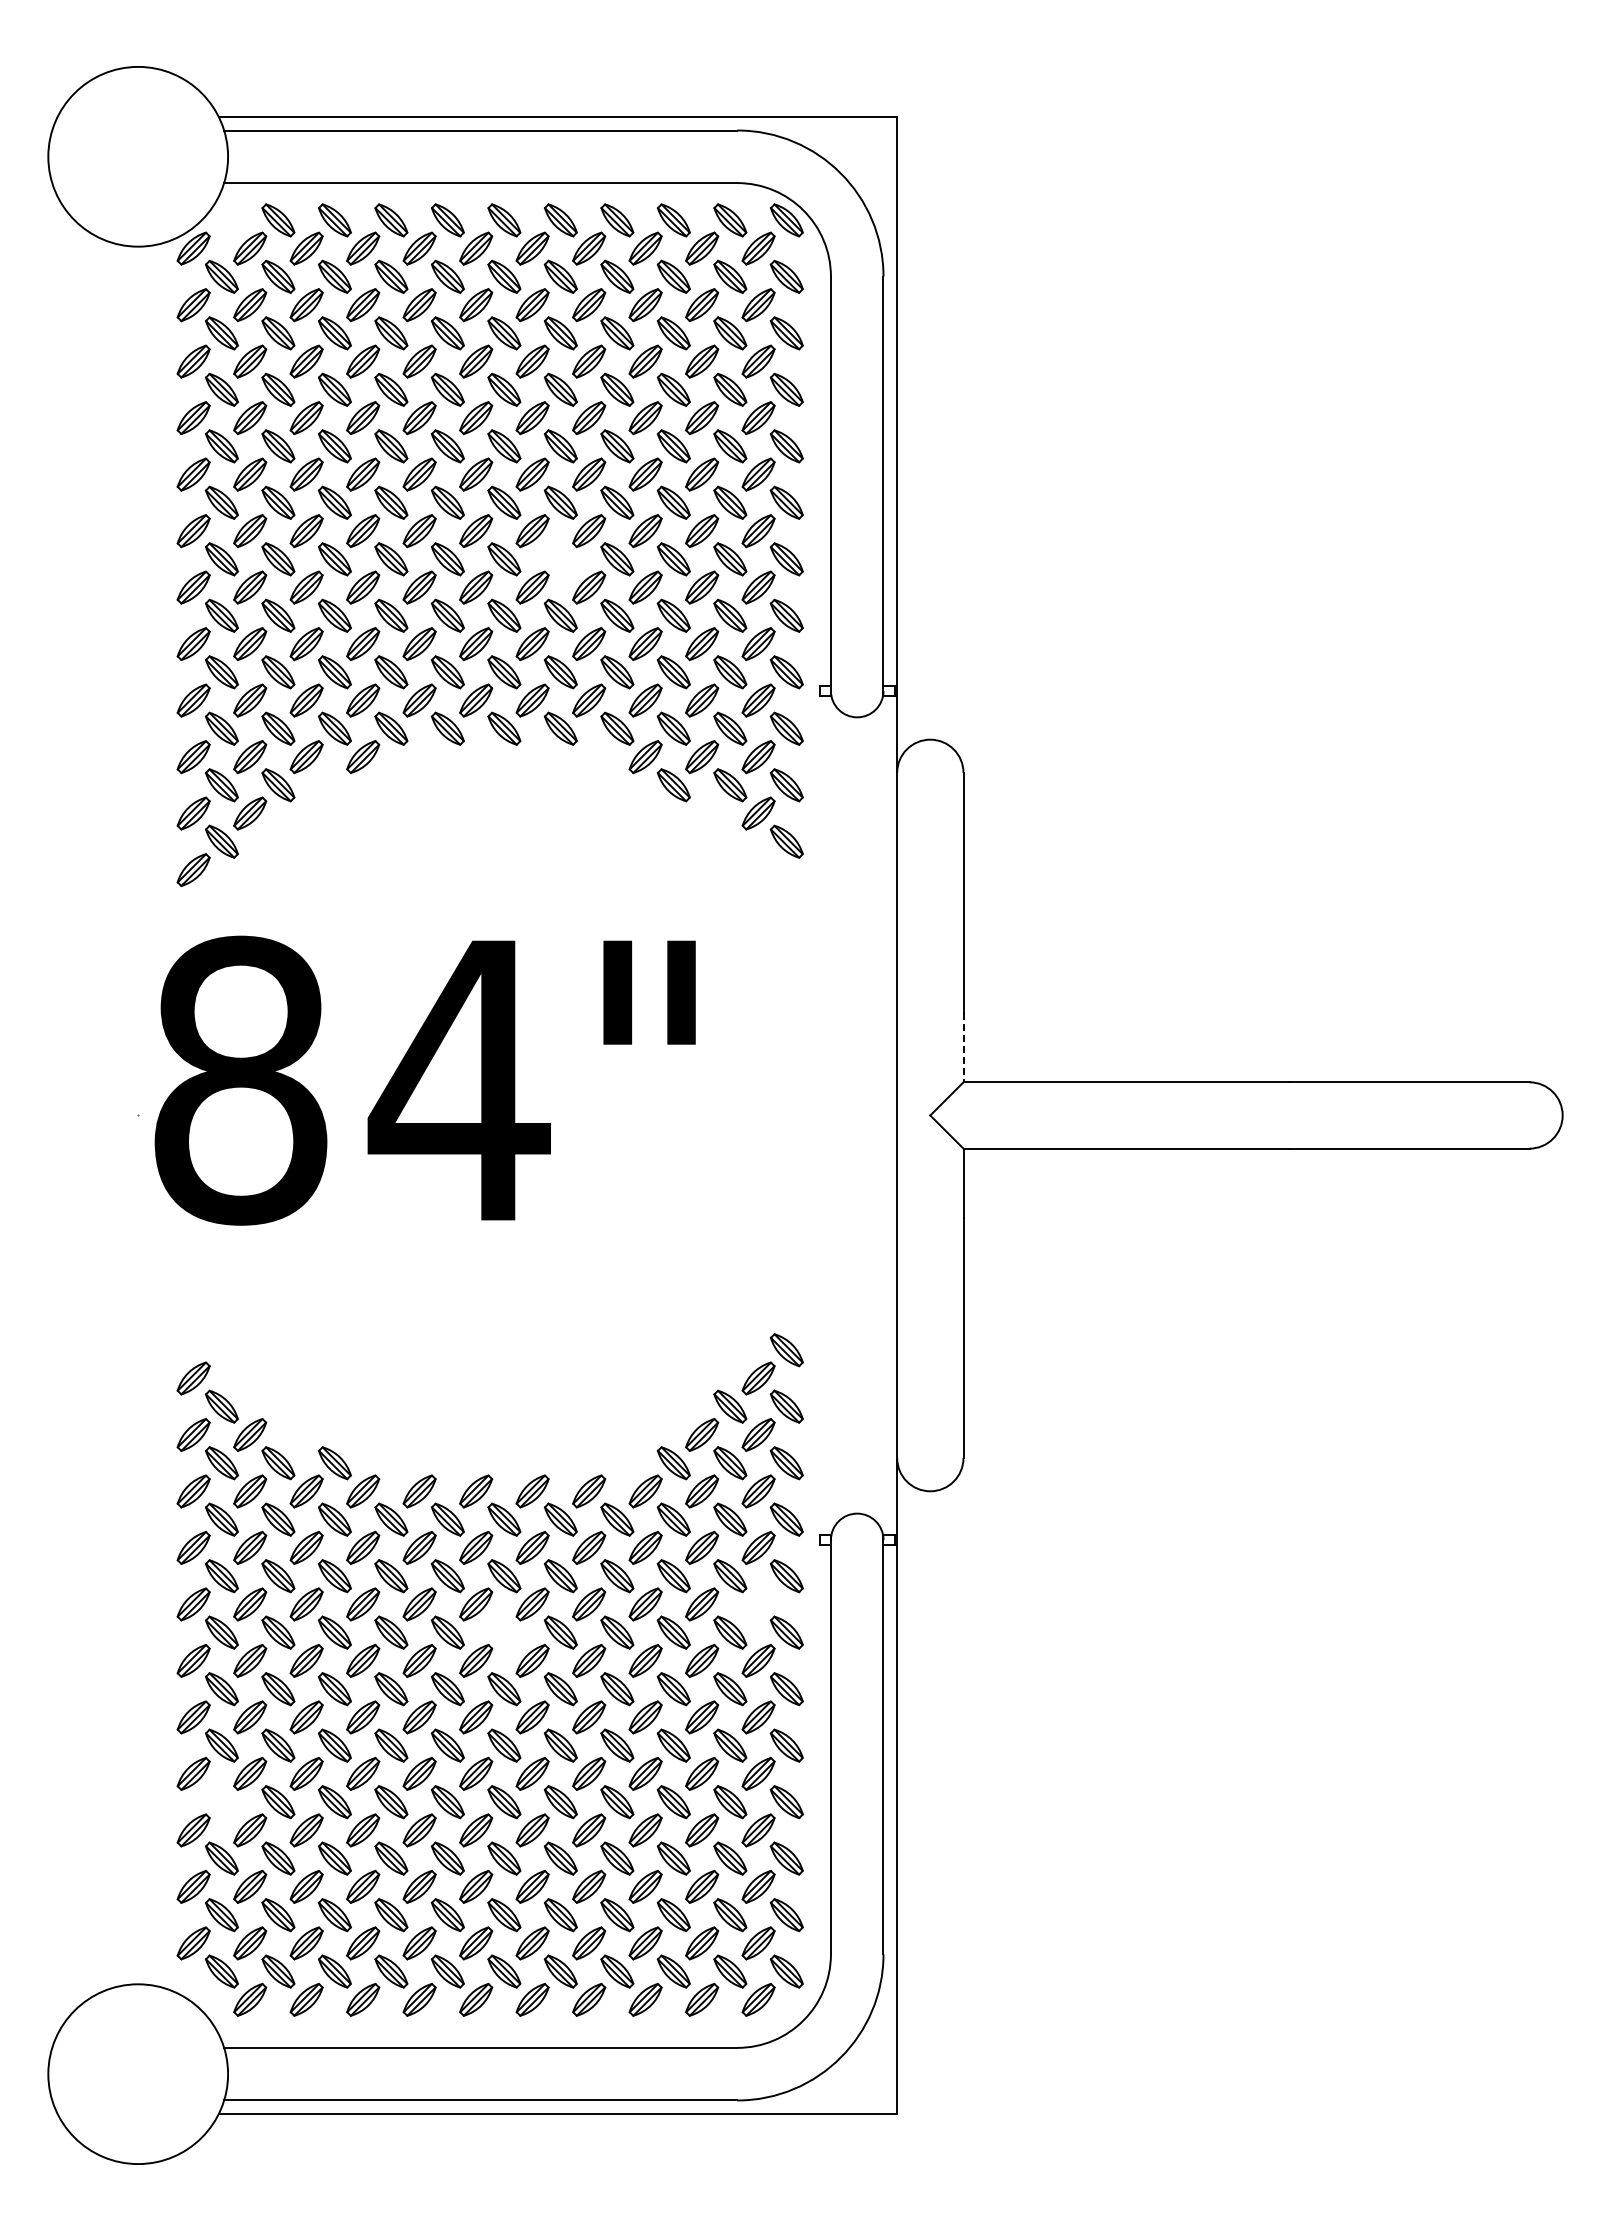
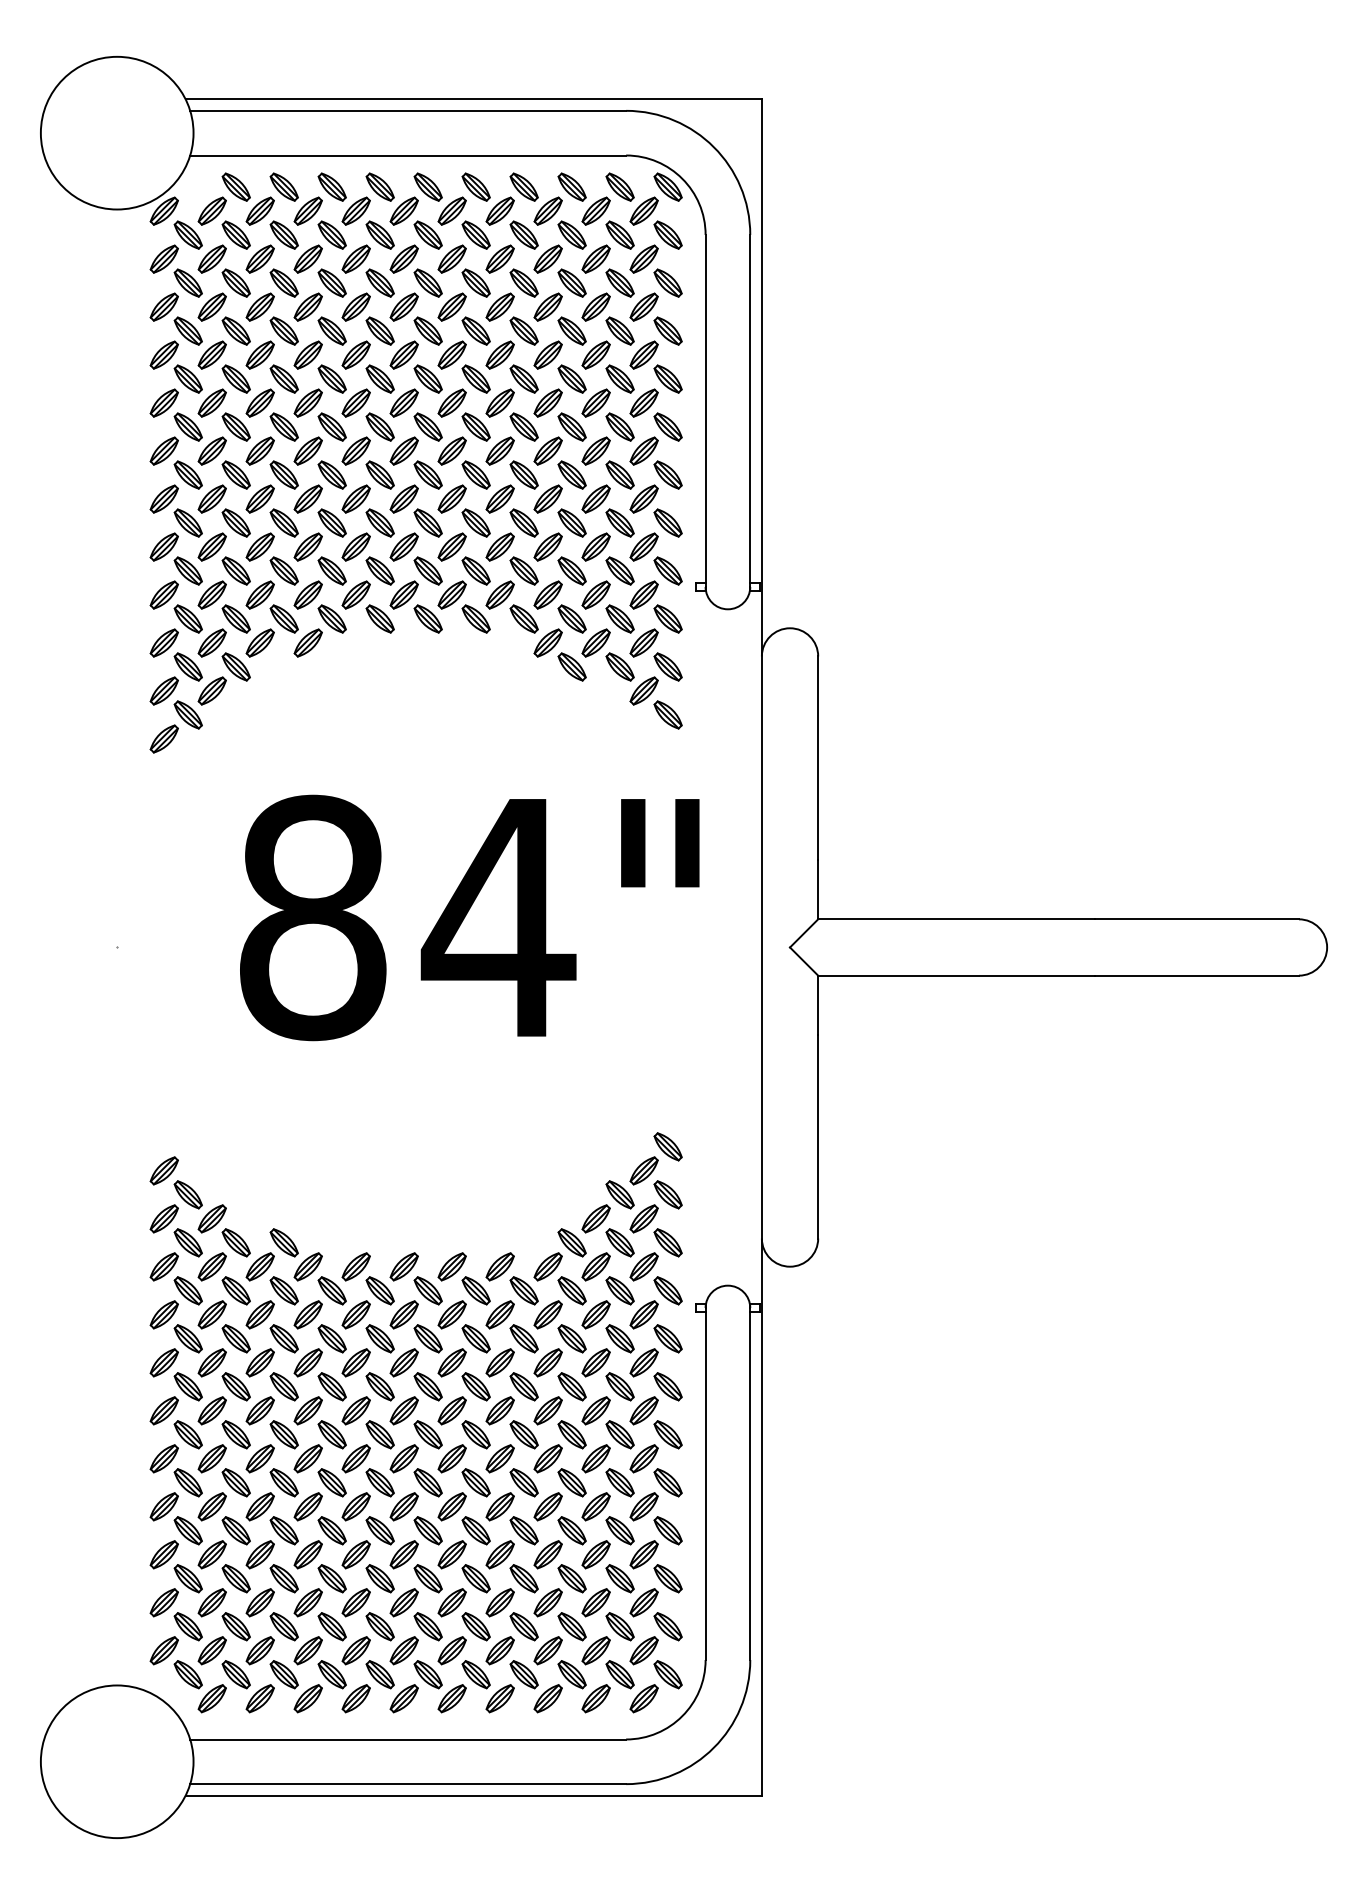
part: (560, 559) -> (475, 475), added
line: (963, 1047) -> (818, 889), dashed -> solid
text: (424, 1080) -> (469, 917), moved
part: (758, 1604) -> (644, 1362), added
part: (504, 1632) -> (428, 1386), added
part: (221, 1802) -> (187, 1531), added

